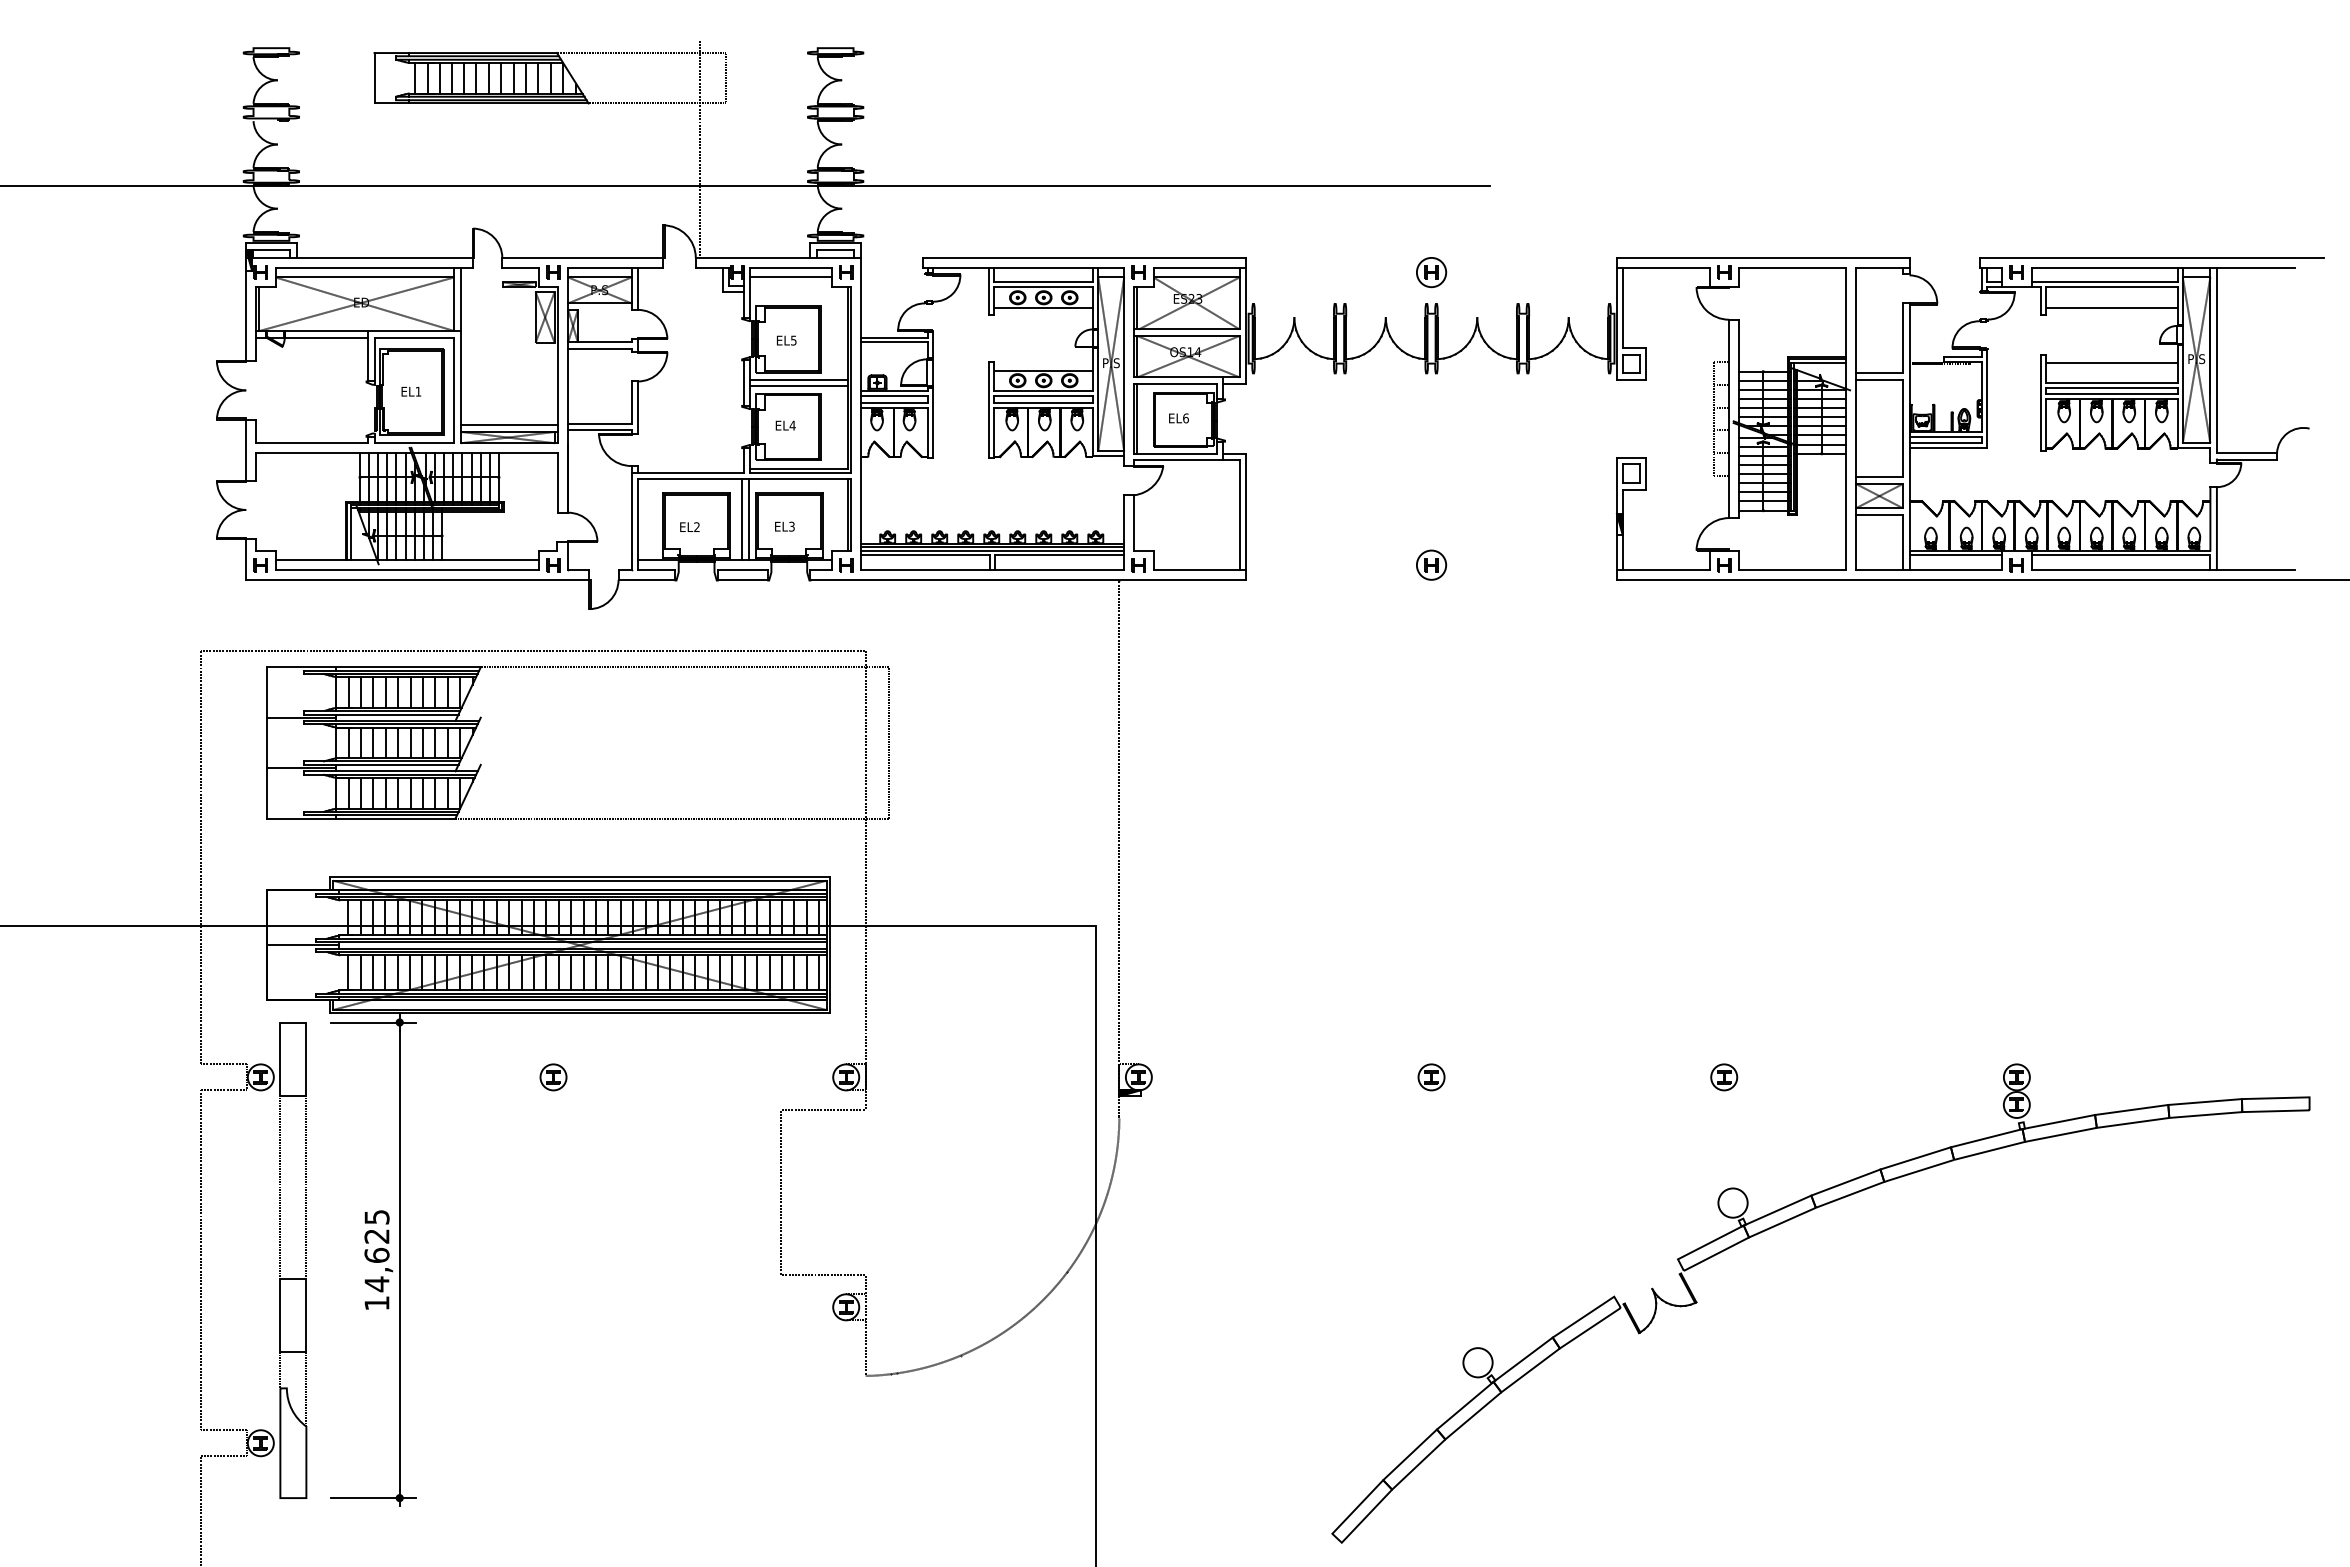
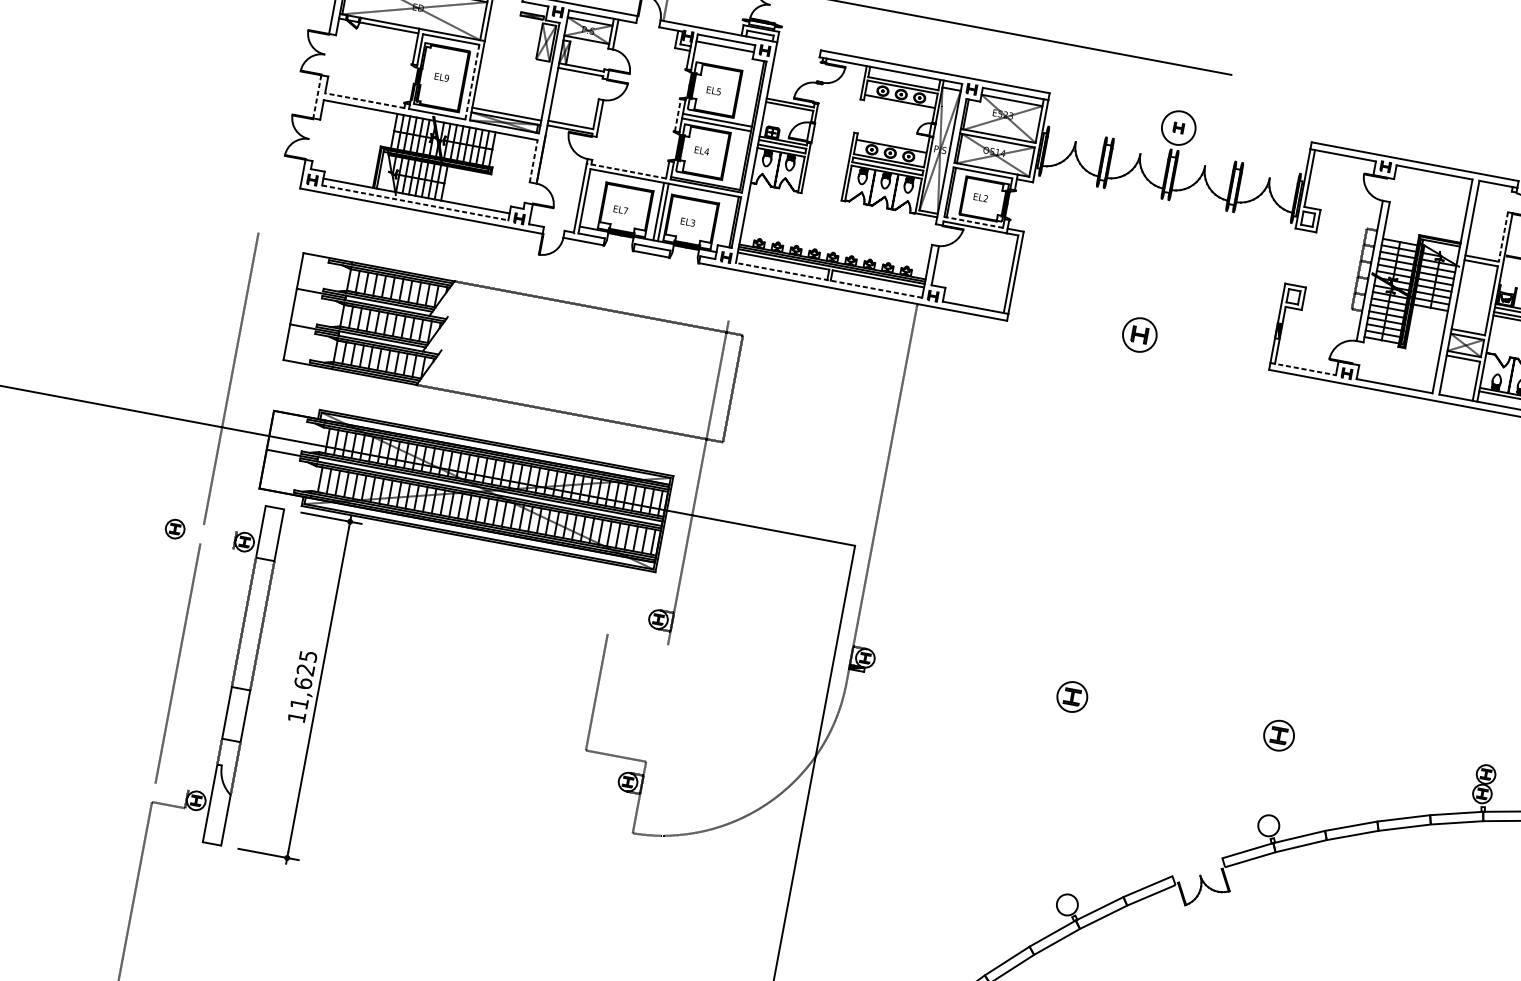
circle: (1431, 272) -> (1178, 128), size x1.6
line: (1903, 338) -> (1503, 237), solid -> dashed
line: (743, 383) -> (677, 115), solid -> dashed
line: (454, 390) -> (472, 82), solid -> dashed
text: (418, 391) -> (446, 78), EL1 -> EL9
text: (1185, 418) -> (985, 198), EL6 -> EL2
line: (311, 443) -> (364, 100), solid -> dashed
line: (246, 450) -> (317, 97), solid -> dashed
line: (1174, 453) -> (973, 222), solid -> dashed
line: (687, 472) -> (626, 171), solid -> dashed
line: (558, 482) -> (533, 161), solid -> dashed
text: (696, 526) -> (625, 210), EL2 -> EL7
part: (1431, 564) -> (1140, 334), size x1.6
line: (407, 570) -> (415, 203), solid -> dashed
line: (992, 570) -> (828, 280), solid -> dashed
line: (1663, 570) -> (1303, 369), solid -> dashed
line: (532, 650) -> (493, 276), removed
line: (223, 1064) -> (219, 528), removed
part: (553, 1077) -> (175, 529), moved
part: (1431, 1077) -> (1072, 697), size x1.6
part: (1724, 1077) -> (1279, 735), size x1.6
line: (223, 1090) -> (216, 546), removed
line: (822, 1109) -> (637, 639), removed
text: (376, 1284) -> (299, 703), 14,625 -> 11,625
line: (223, 1430) -> (171, 786), removed

